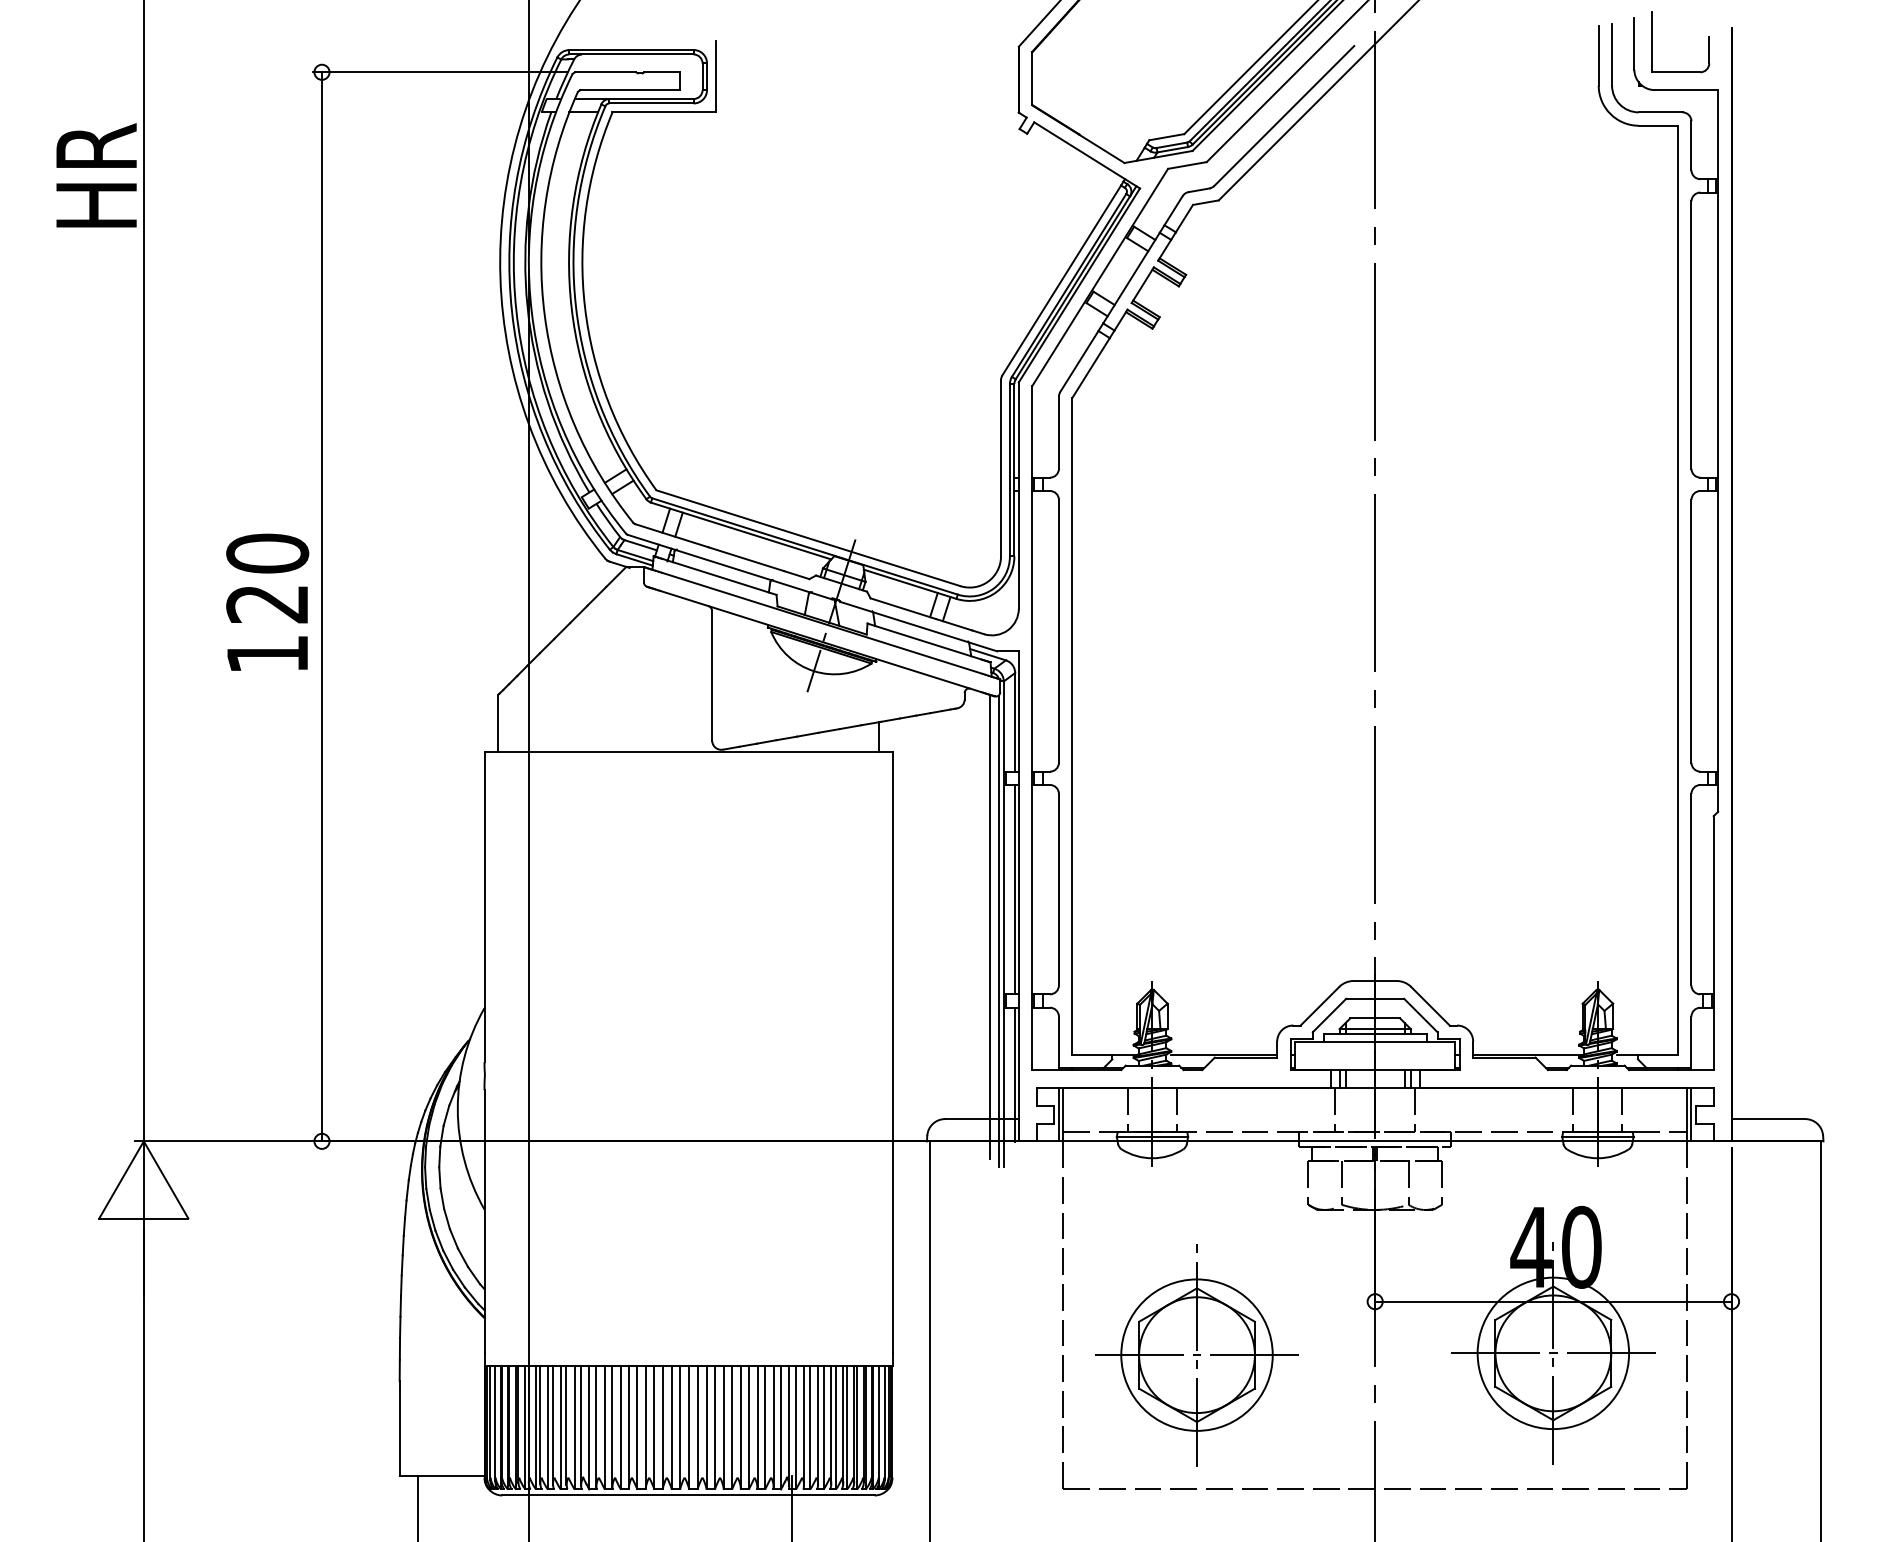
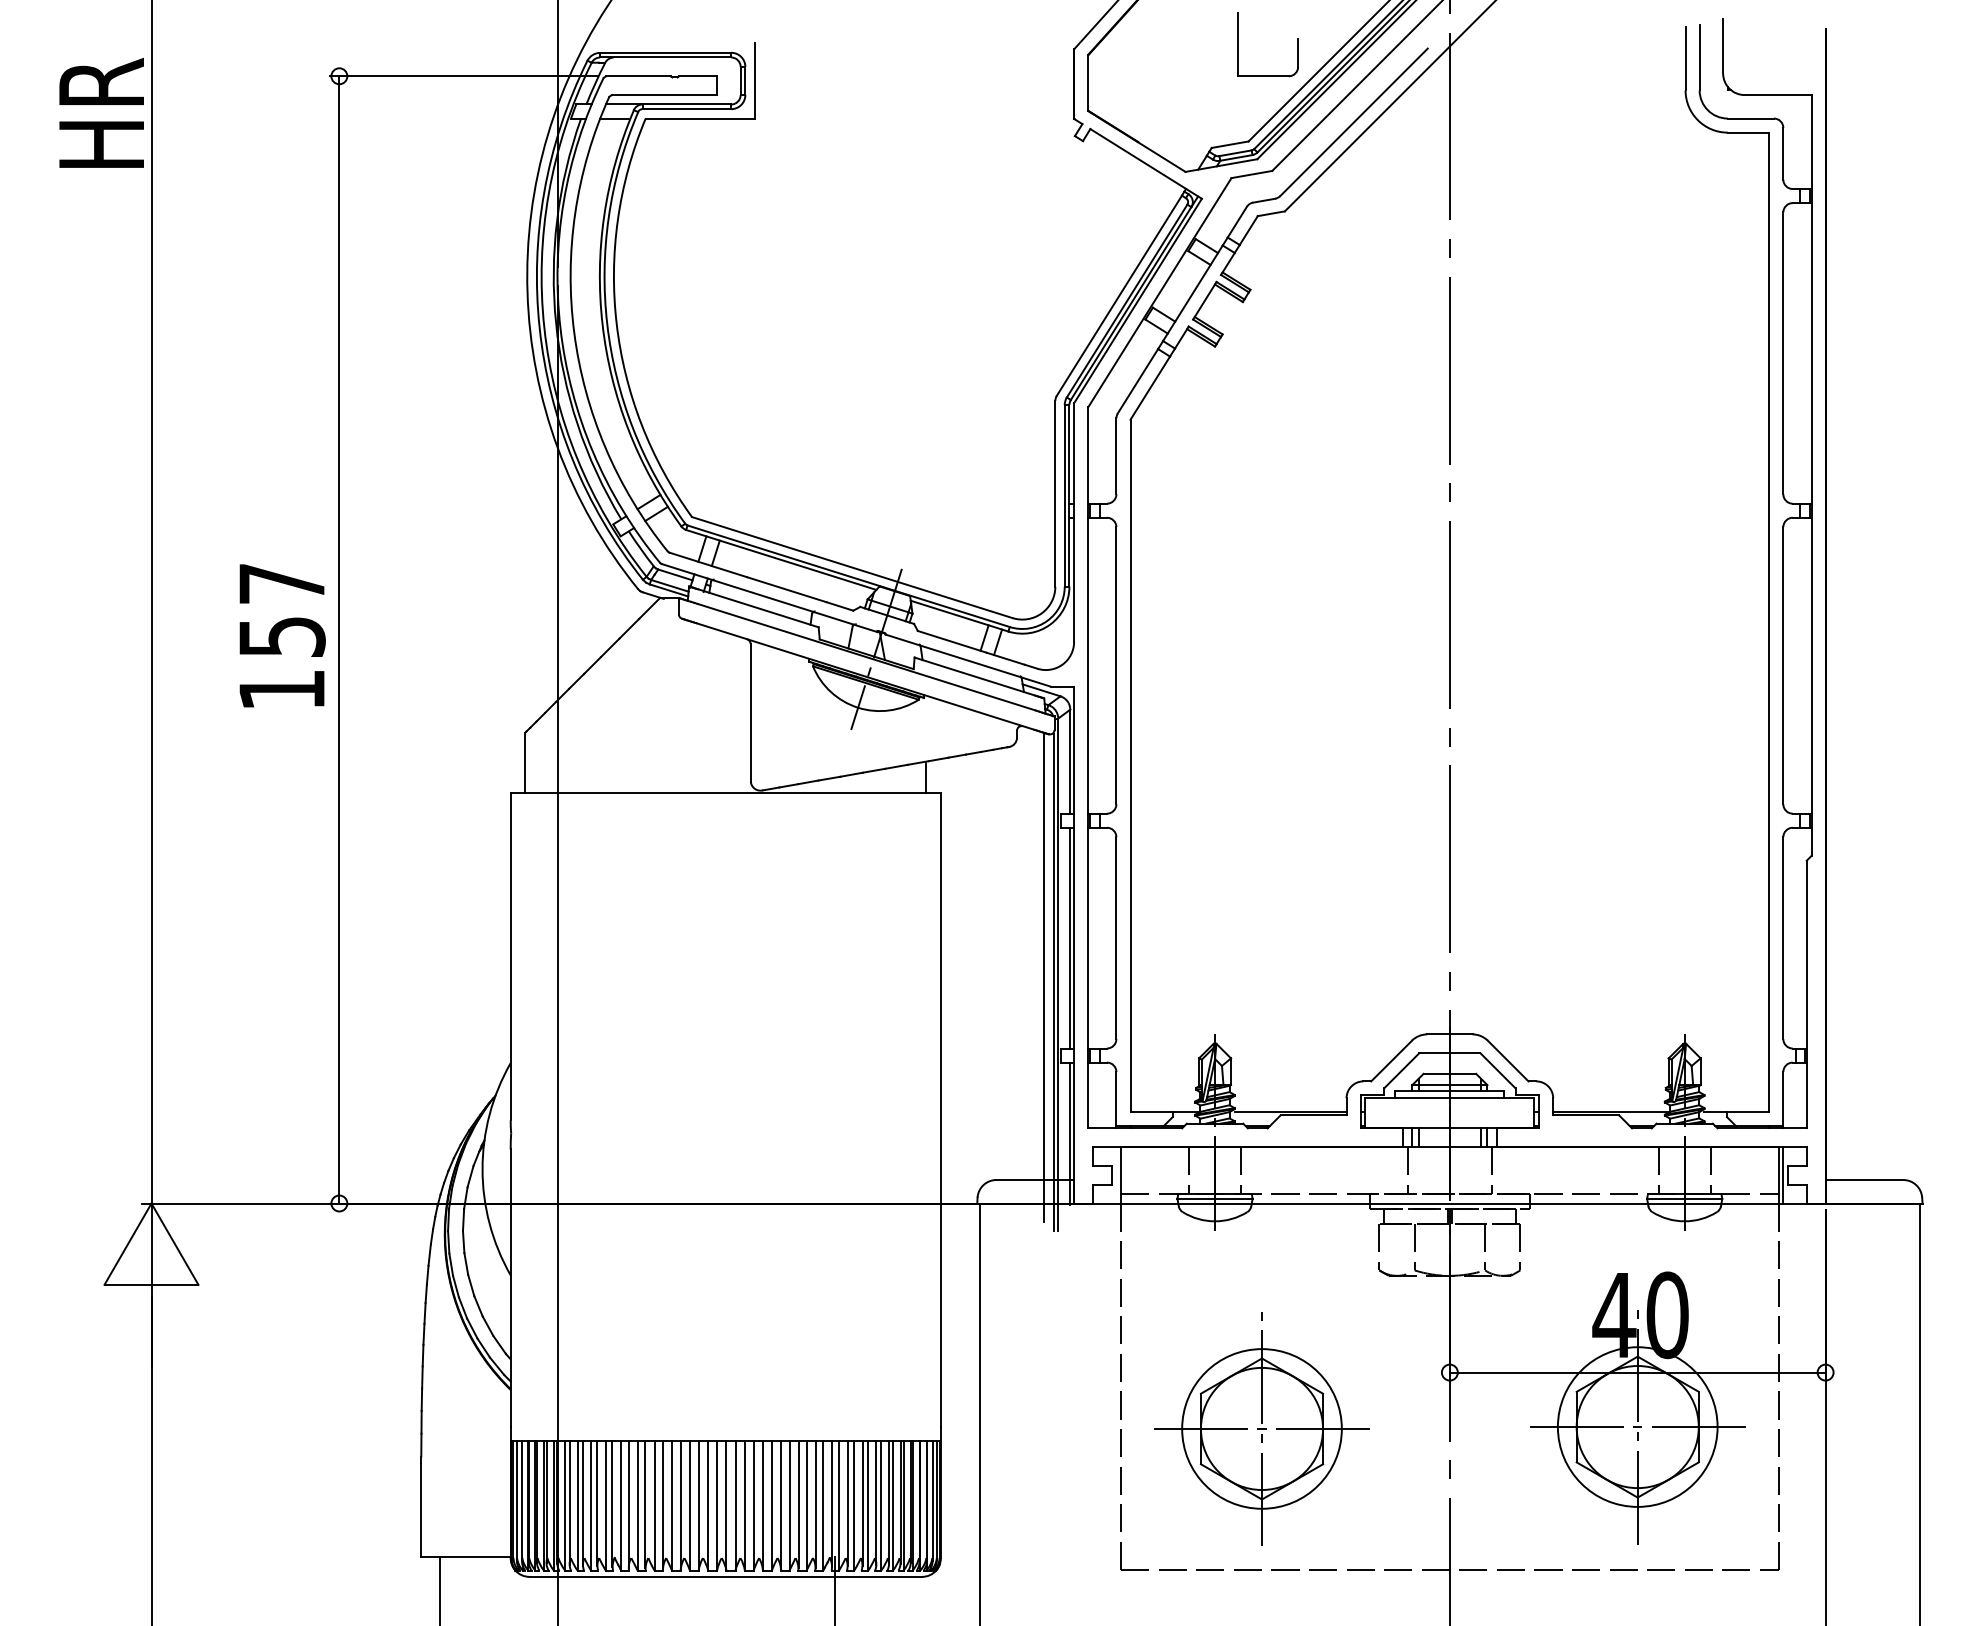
part: (1652, 42) -> (1238, 44), moved
text: (96, 174) -> (101, 112), moved
text: (267, 578) -> (281, 609), 120 -> 157
line: (1059, 1114) -> (1116, 1175), removed

